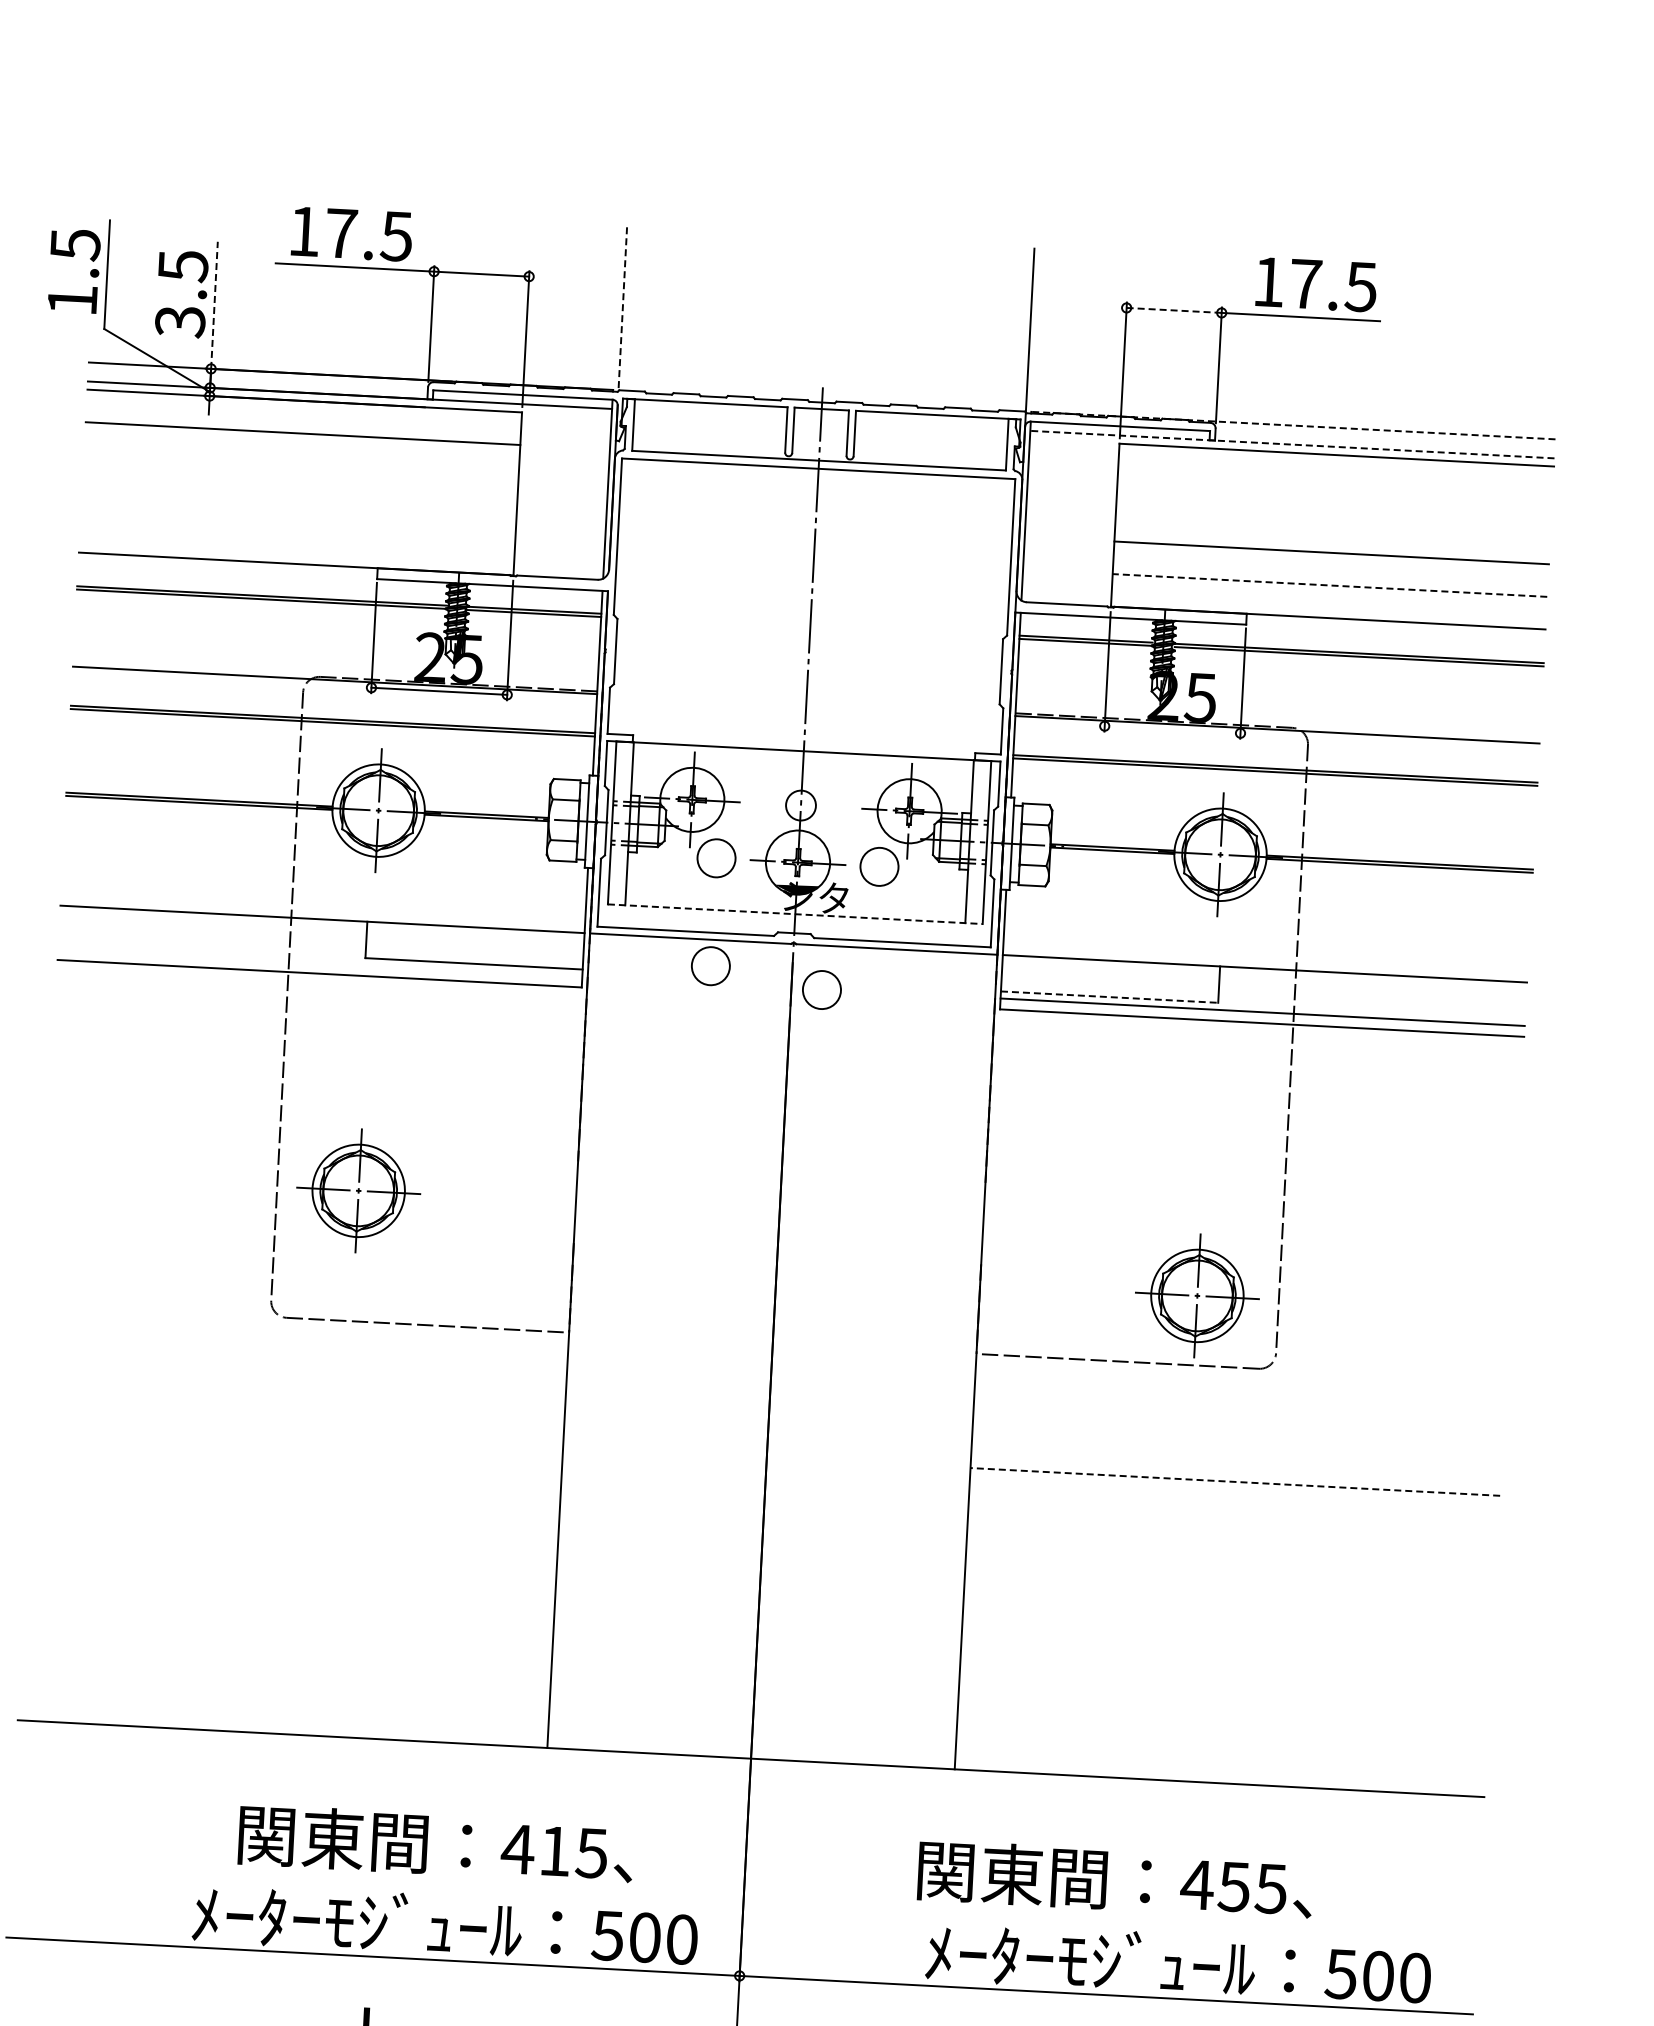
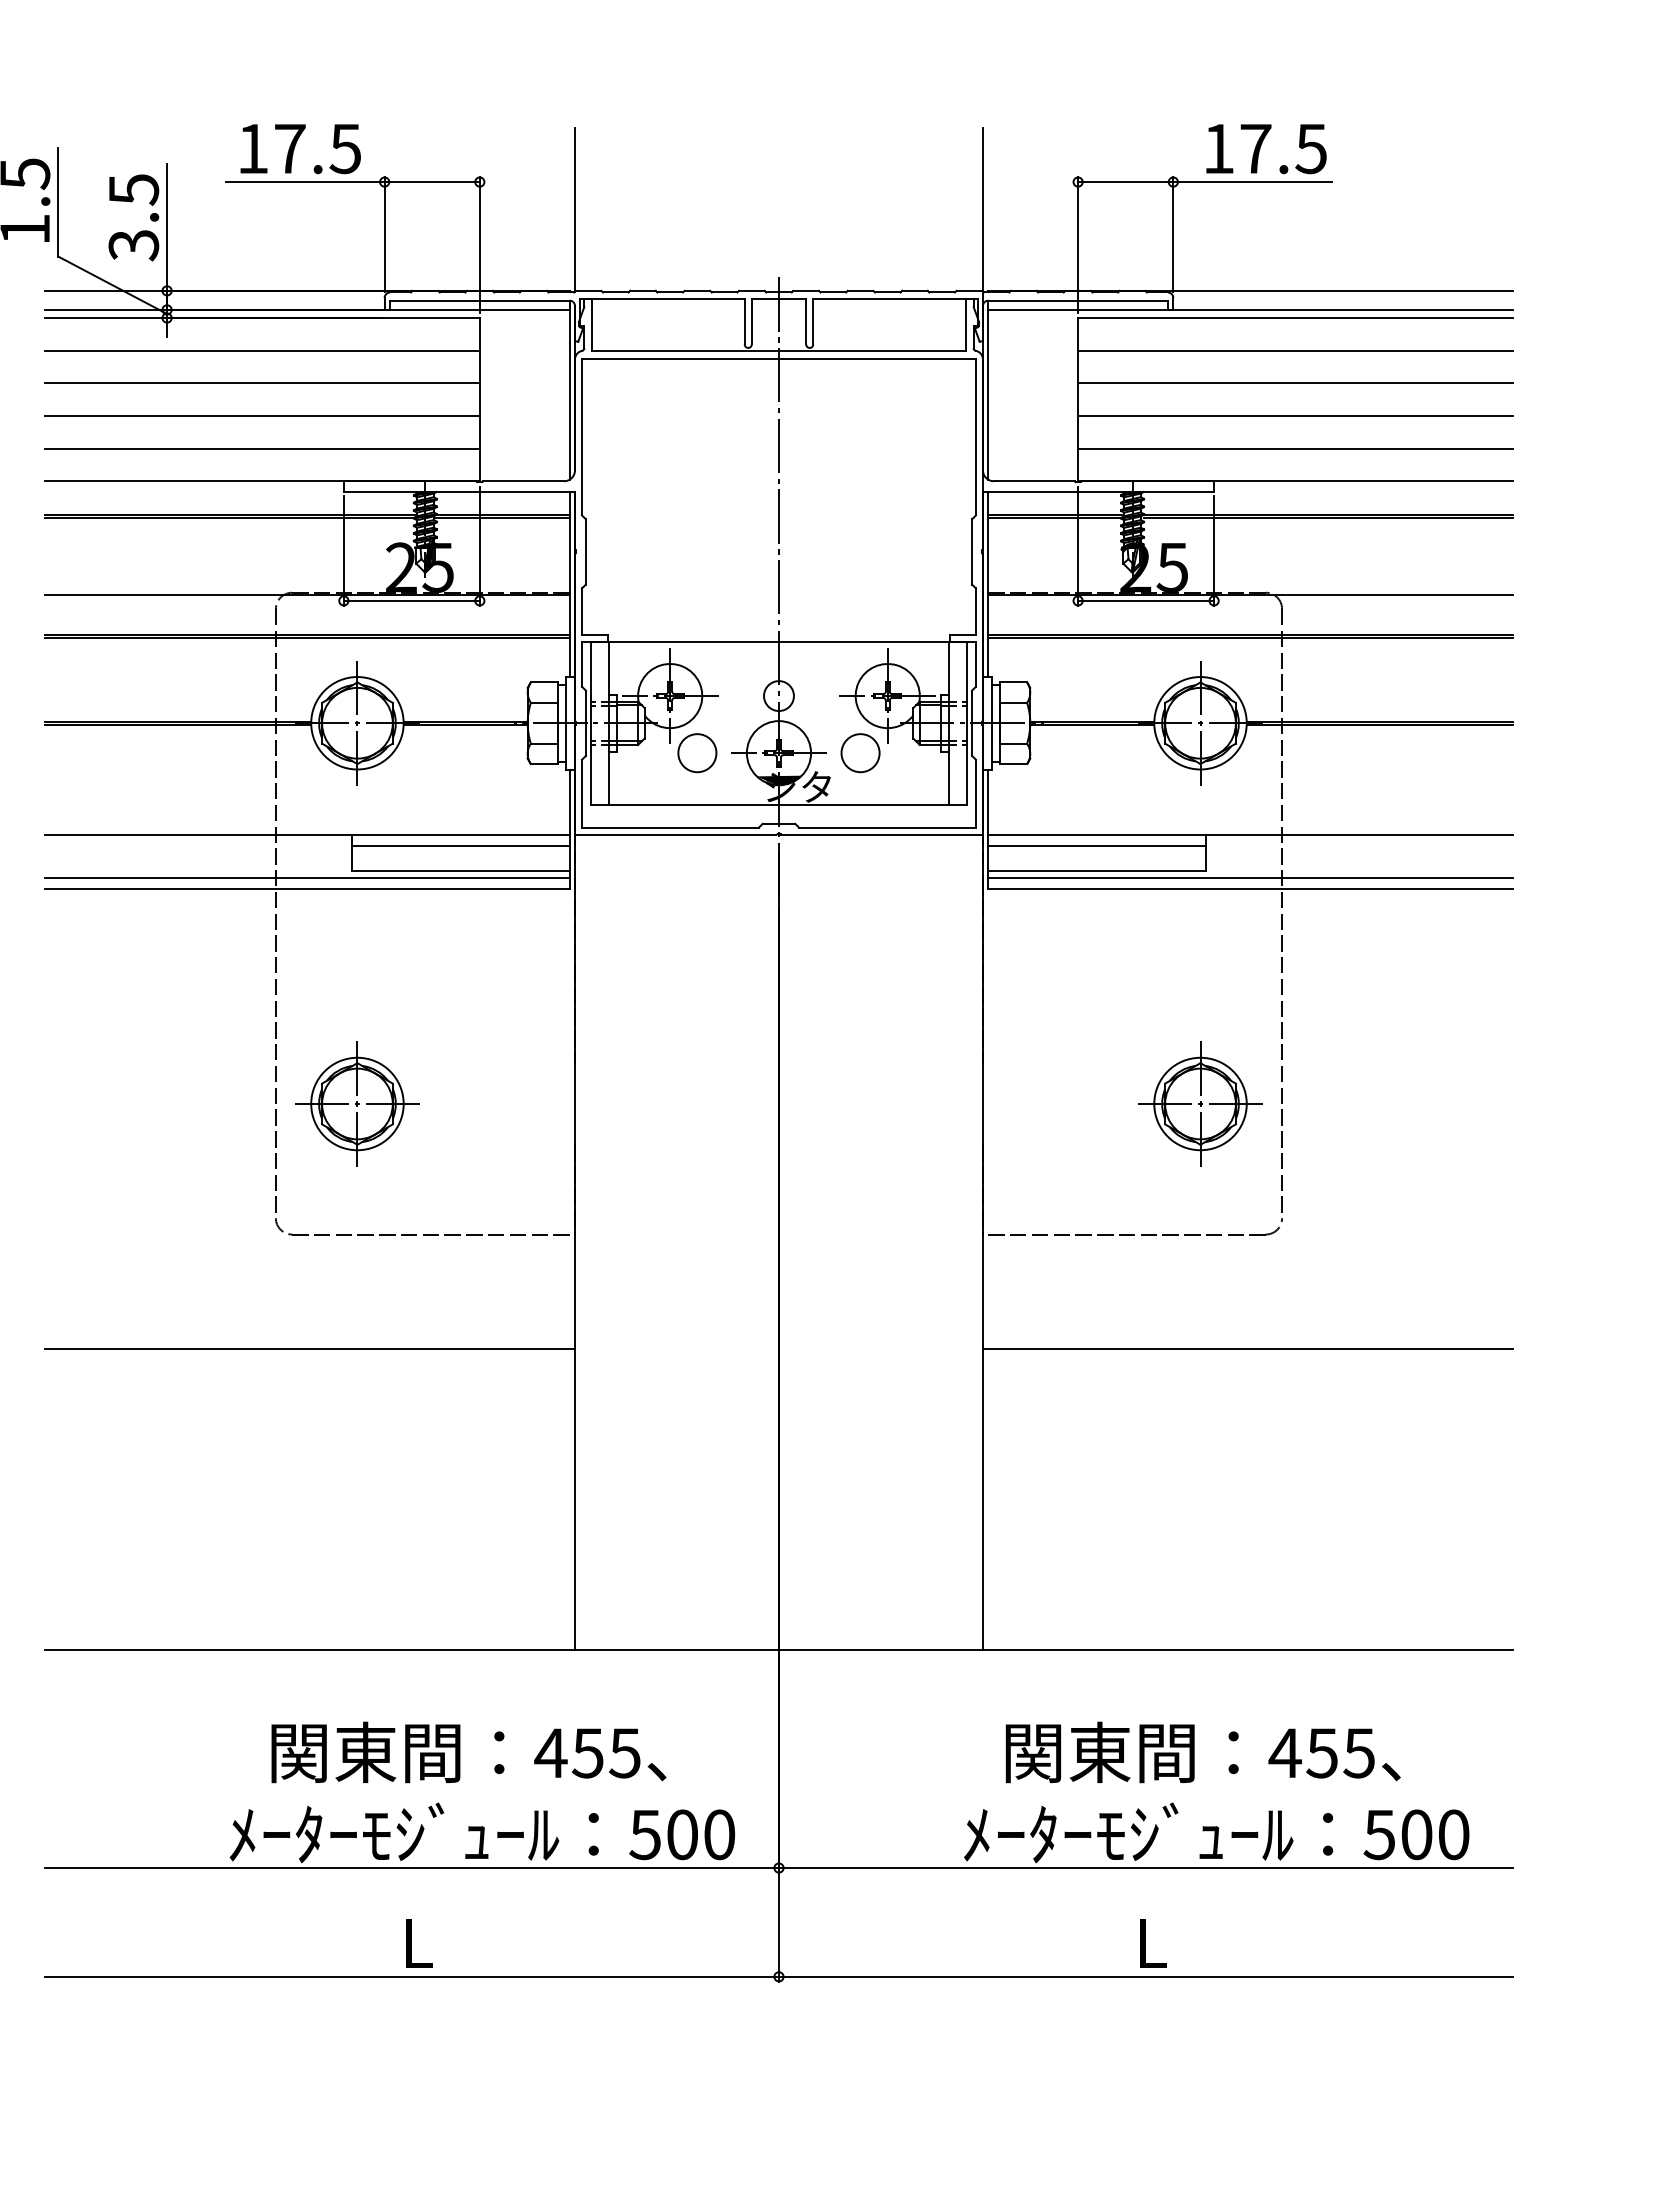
line: (214, 305) -> (167, 227), dashed -> solid
line: (623, 309) -> (575, 209), dashed -> solid
line: (1173, 310) -> (1125, 182), dashed -> solid
line: (1293, 425) -> (1250, 290), dashed -> solid
line: (1292, 444) -> (1250, 309), dashed -> solid
line: (300, 466) -> (261, 383), added
line: (1334, 487) -> (1295, 350), added
line: (298, 498) -> (261, 415), added
line: (1333, 520) -> (1295, 383), added
line: (297, 531) -> (261, 448), added
line: (1329, 585) -> (1295, 448), dashed -> solid
line: (1173, 729) -> (1146, 600), added
line: (794, 913) -> (778, 804), dashed -> solid
line: (475, 938) -> (460, 845), added
line: (319, 963) -> (306, 878), added
circle: (710, 966) -> (697, 861), removed
line: (1110, 971) -> (1096, 845), added
circle: (821, 990) -> (809, 879), removed
line: (1109, 997) -> (1097, 871), dashed -> solid
part: (1197, 1295) -> (1200, 1103), moved
line: (298, 1432) -> (309, 1348), added
line: (1234, 1481) -> (1247, 1348), dashed -> solid
text: (554, 1851) -> (587, 1753), 415 -> 455
text: (1114, 1879) -> (1202, 1752), moved

